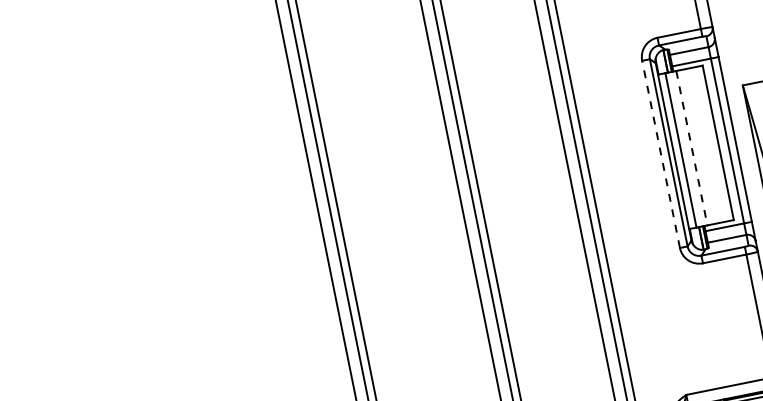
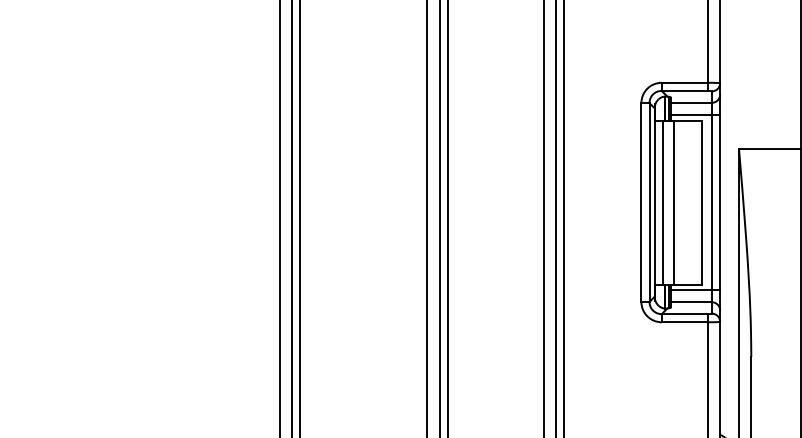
line: (692, 148) -> (674, 202), dashed -> solid
line: (661, 154) -> (641, 202), dashed -> solid

